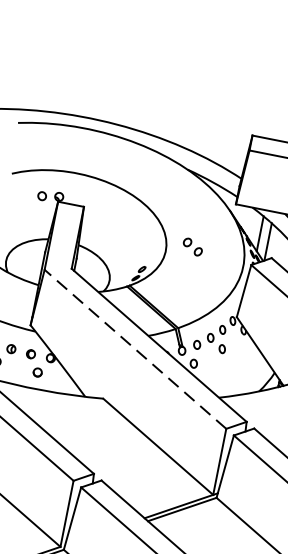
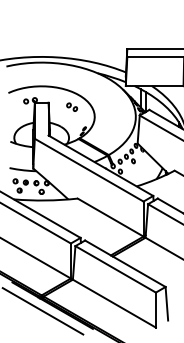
part: (193, 245) -> (72, 106), moved
line: (135, 350) -> (89, 170), dashed -> solid

